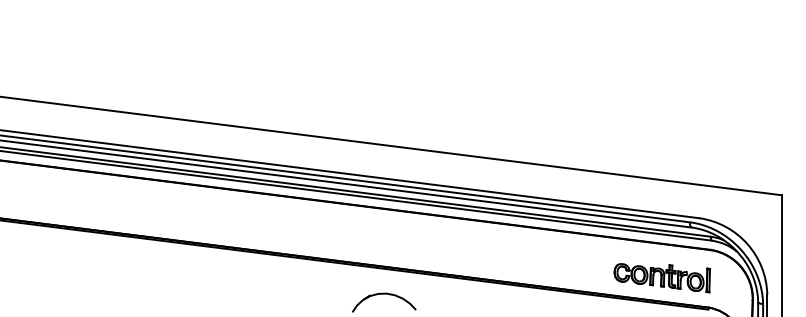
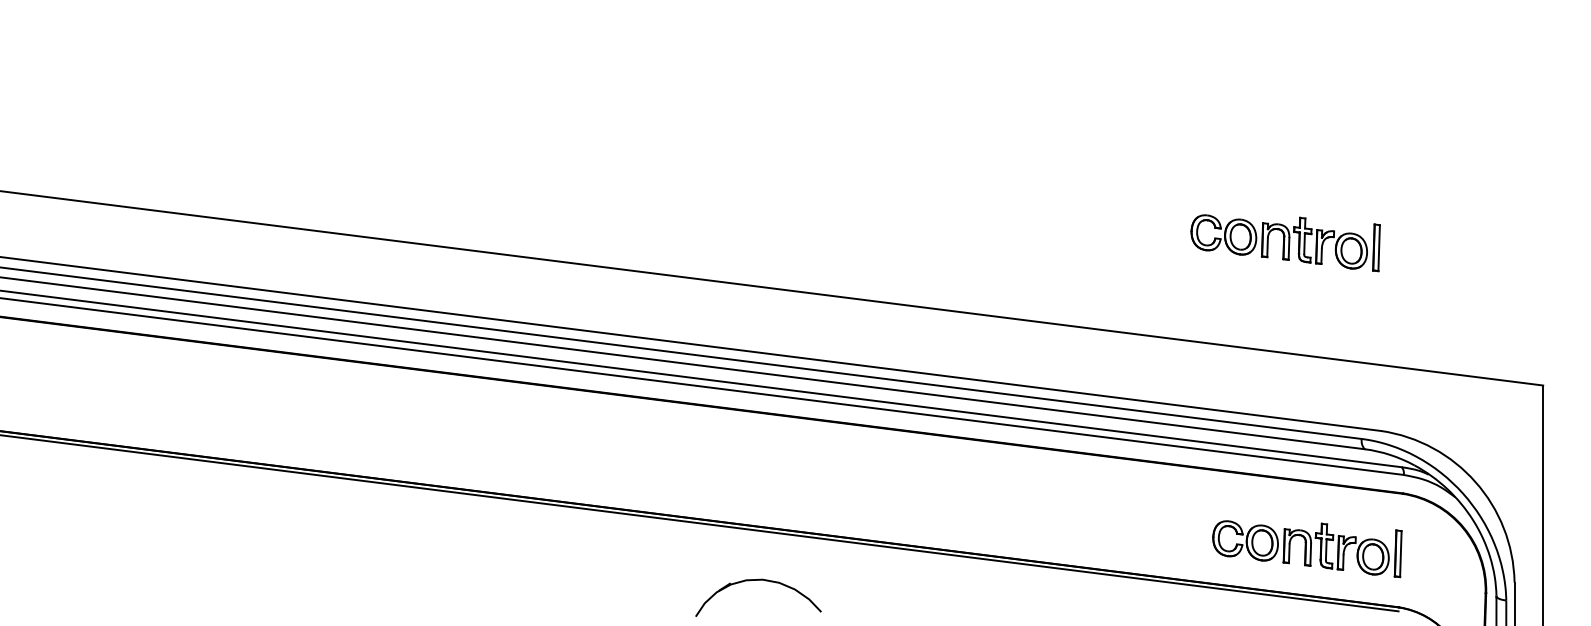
part: (651, 123) -> (1285, 243), added

